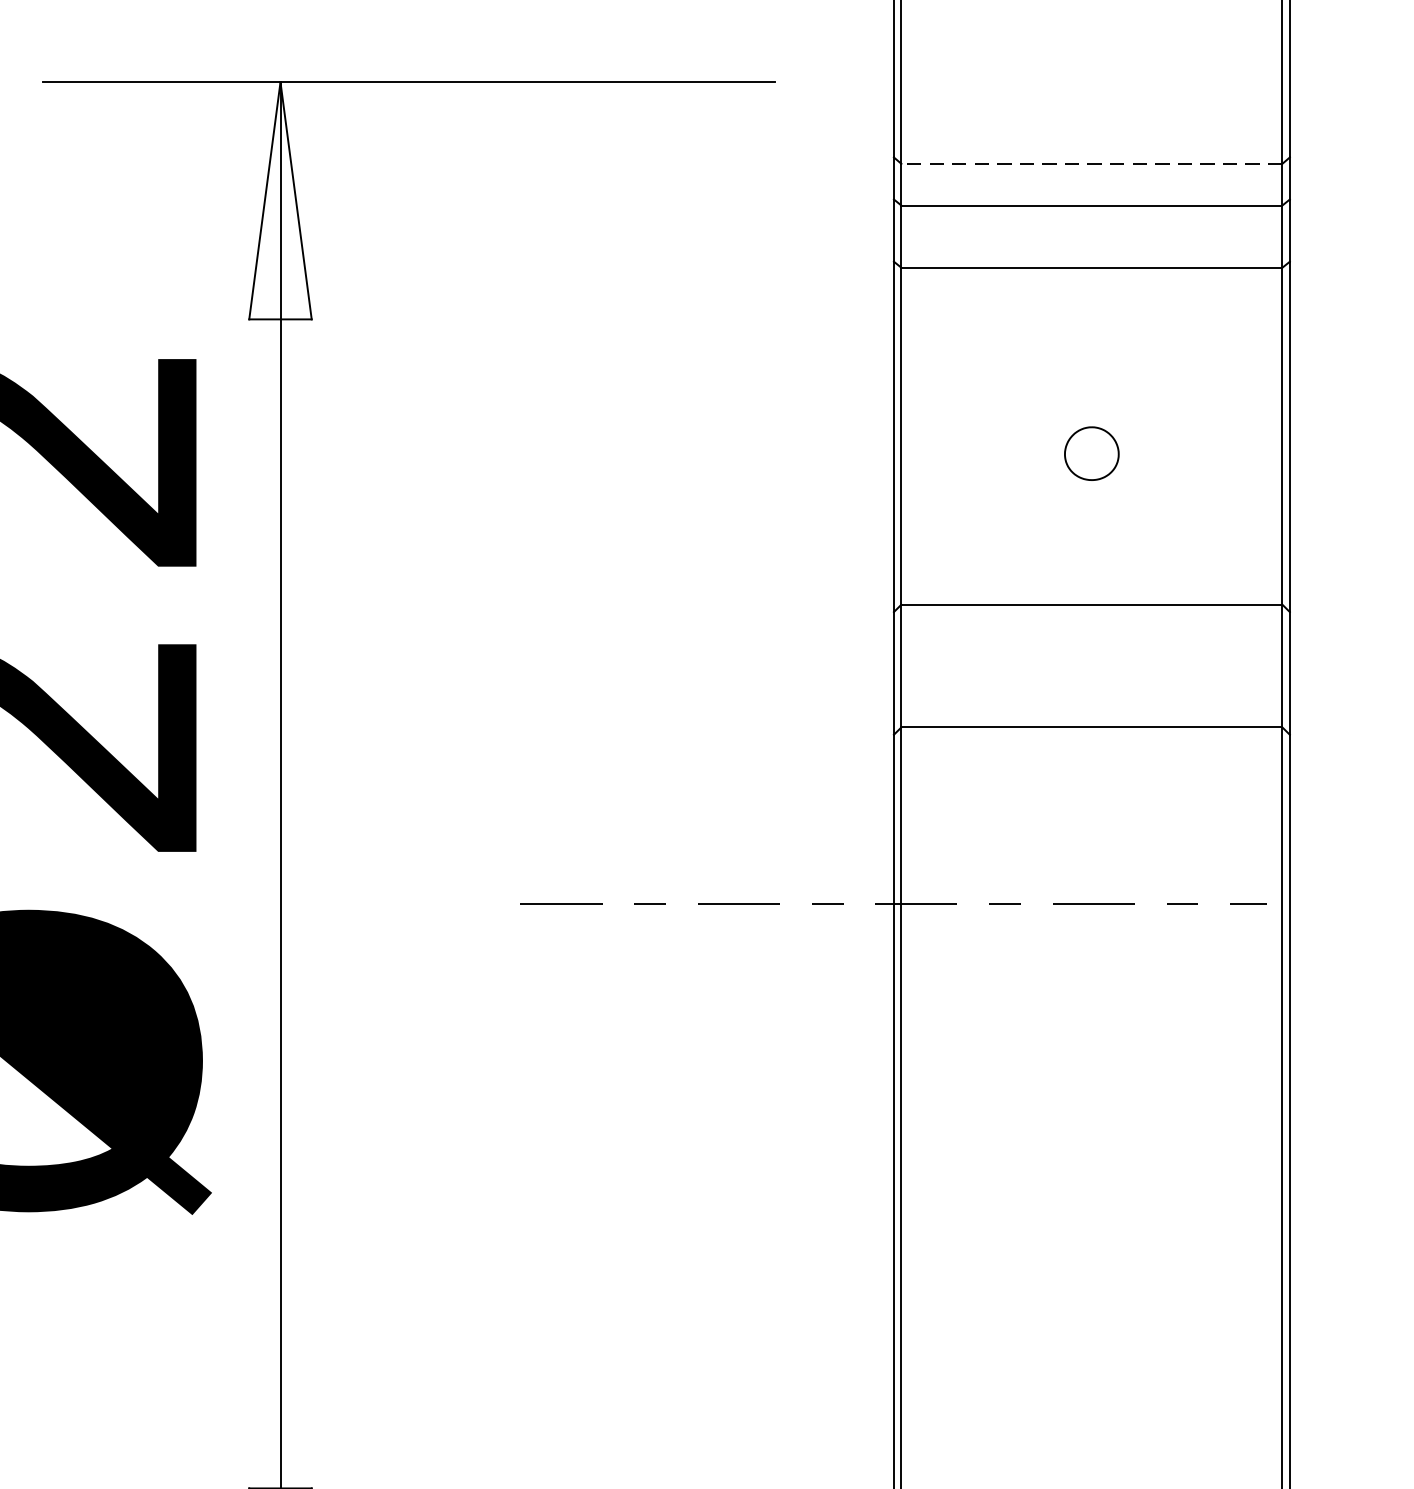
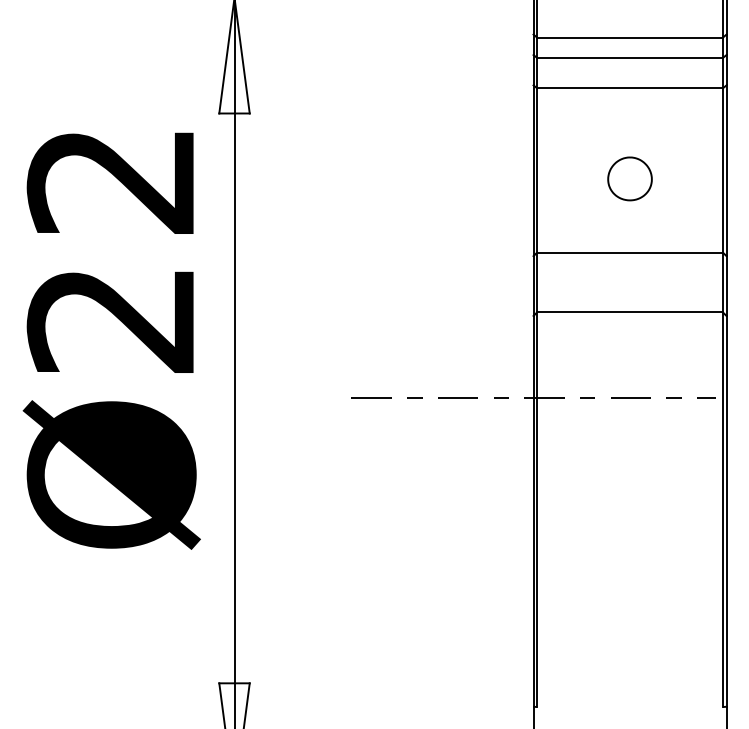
line: (1092, 163) -> (630, 37), dashed -> solid
part: (1090, 452) -> (629, 178), size x1.67

